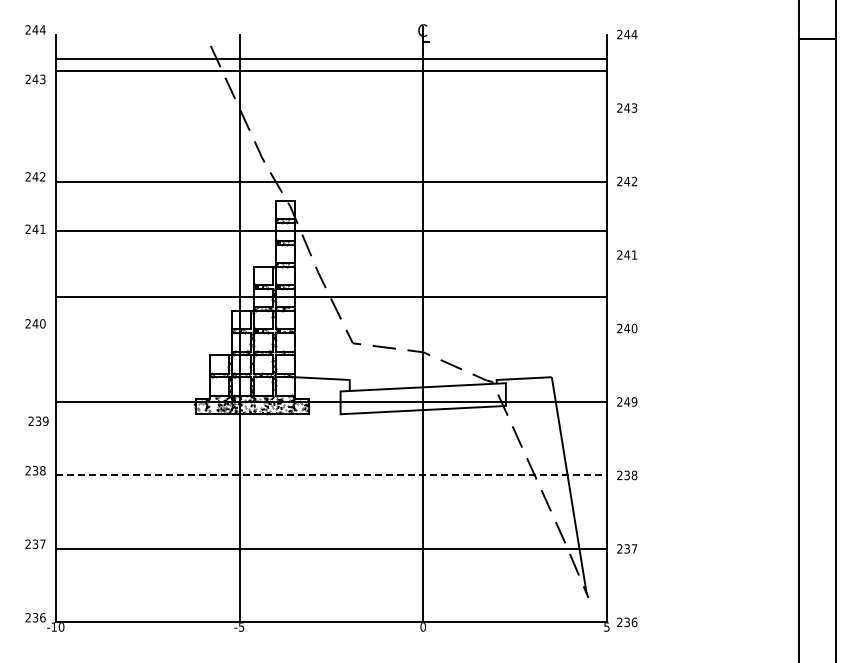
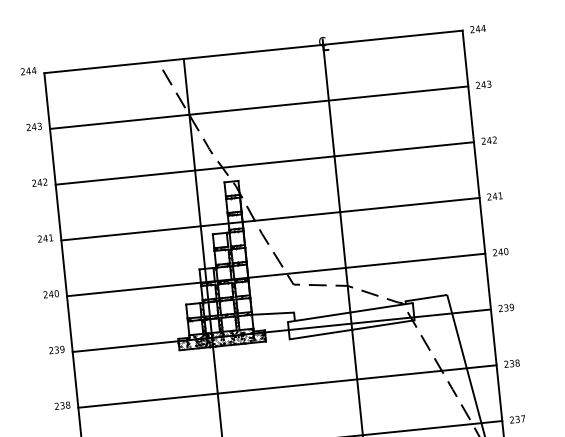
line: (330, 58) -> (252, 51), moved
line: (330, 71) -> (258, 108), moved
text: (35, 79) -> (34, 127), moved
text: (35, 228) -> (45, 237), moved
line: (330, 231) -> (269, 219), moved
line: (330, 296) -> (275, 275), moved
text: (627, 401) -> (506, 307), 249 -> 239
text: (38, 421) -> (56, 350), moved
line: (331, 475) -> (287, 386), dashed -> solid

